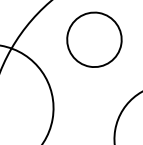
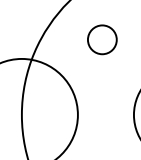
circle: (94, 39) -> (102, 39), size x0.6

